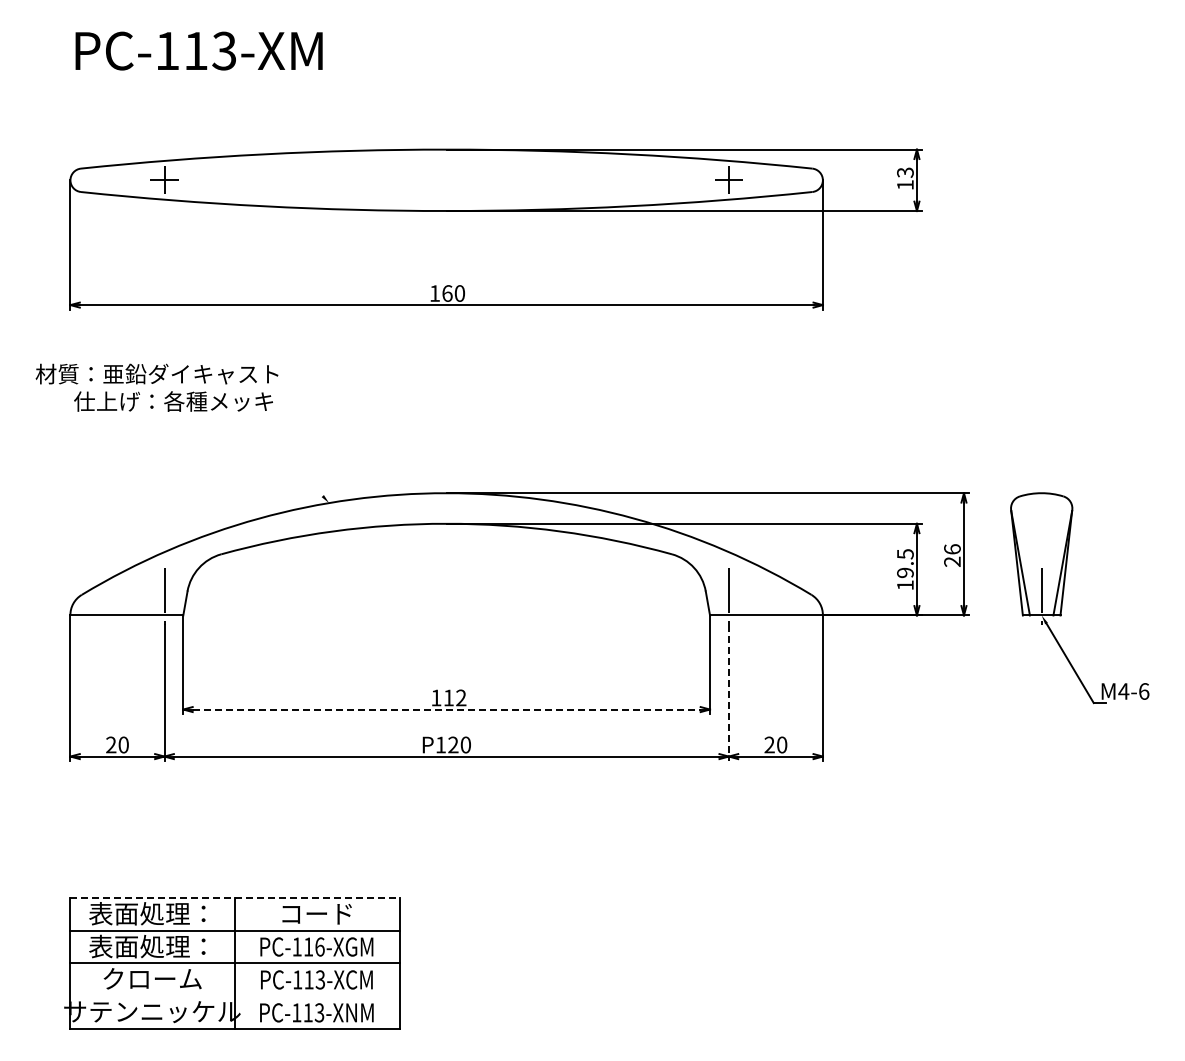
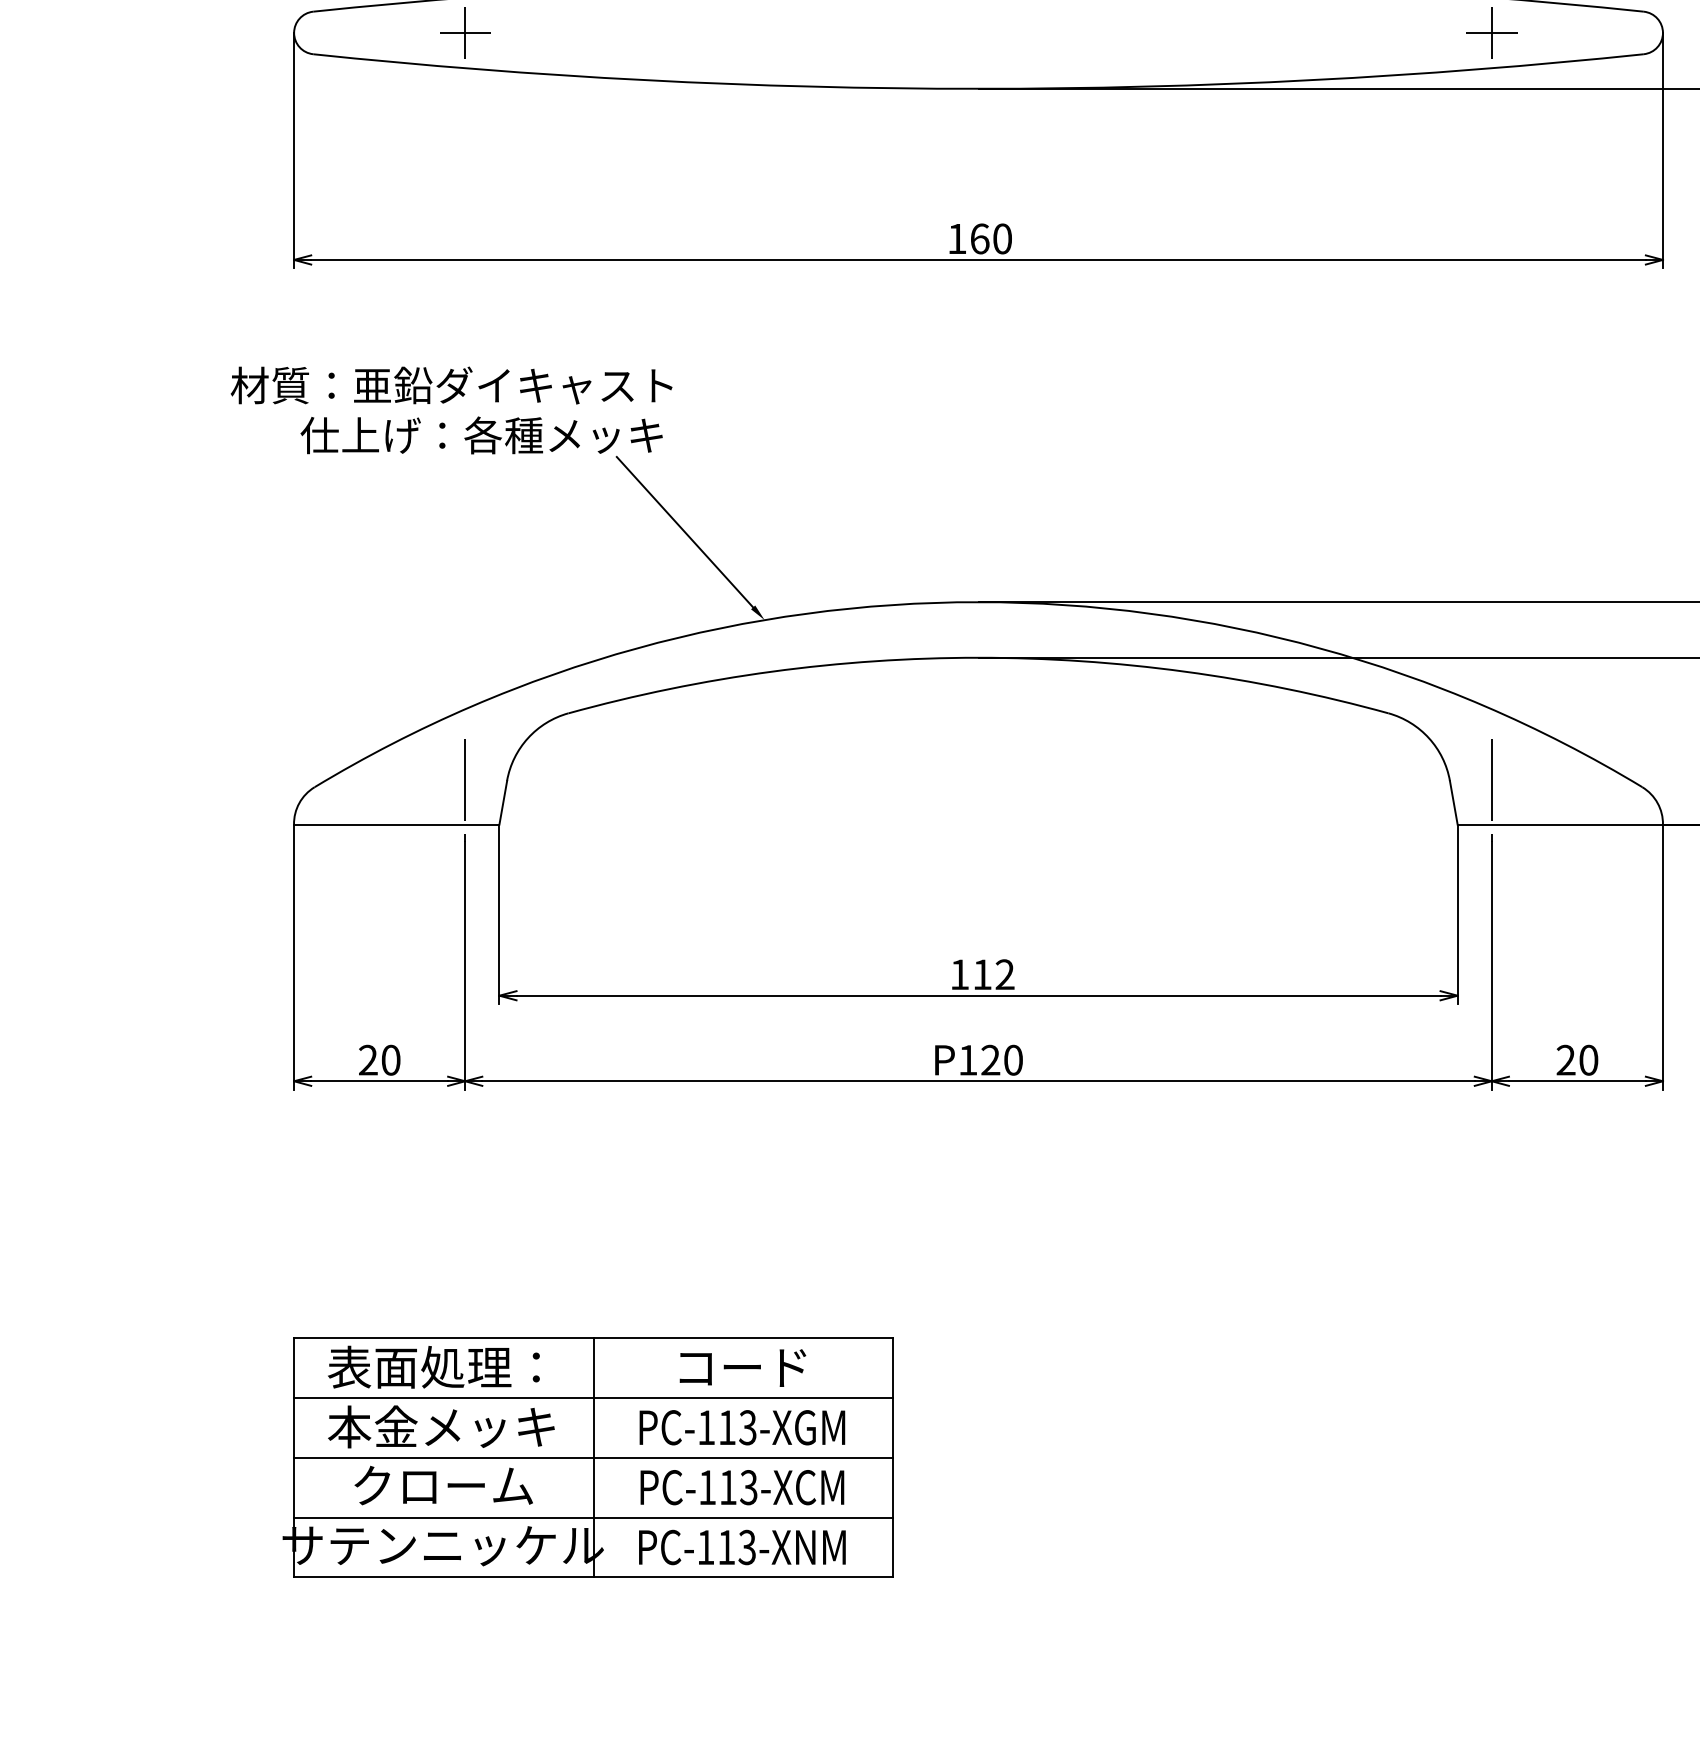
line: (284, 454) -> (683, 531), added
line: (728, 693) -> (1491, 966), dashed -> solid
line: (446, 709) -> (978, 995), dashed -> solid
line: (235, 897) -> (594, 1337), dashed -> solid
text: (151, 946) -> (441, 1426), 表面処理： -> 本金メッキ
text: (319, 946) -> (747, 1426), PC-116-XGM -> PC-113-XGM
line: (234, 996) -> (592, 1517), added

